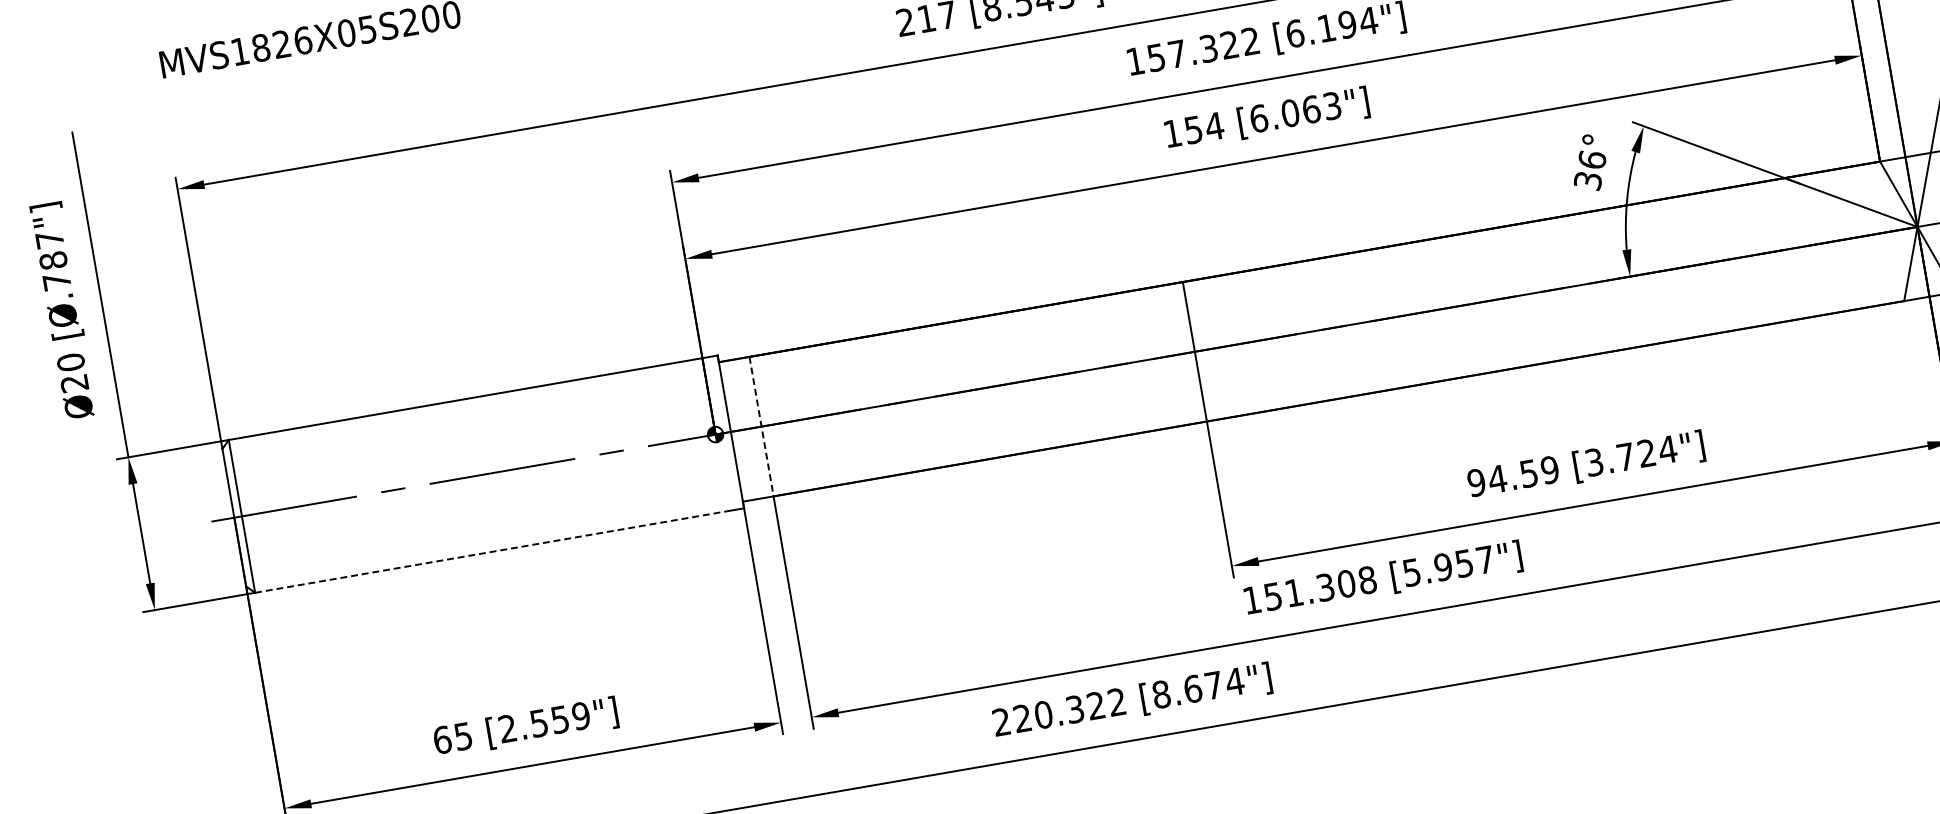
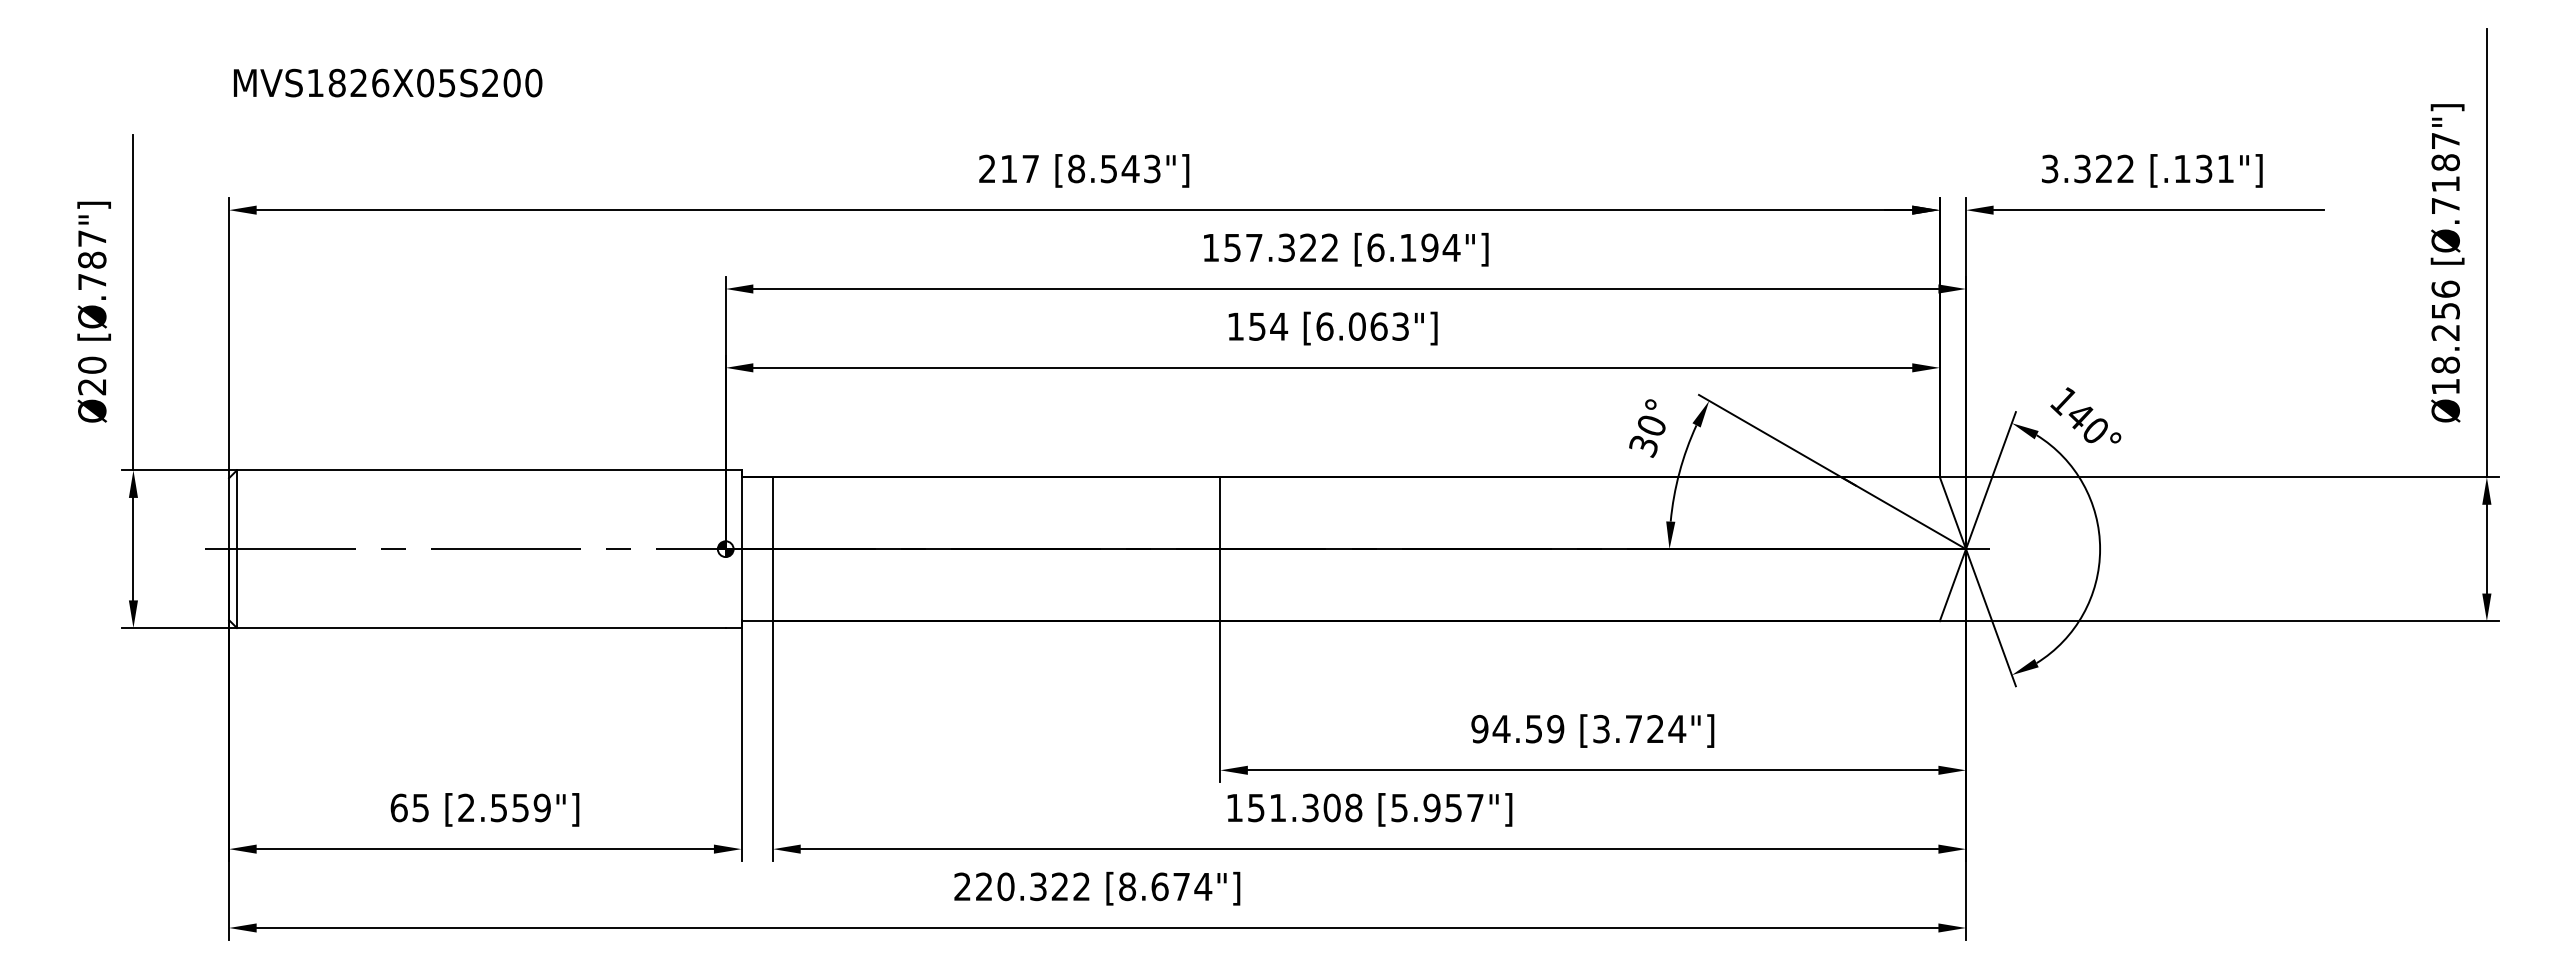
text: (1591, 158) -> (1651, 424), 36° -> 30°
line: (761, 426) -> (773, 549), dashed -> solid
line: (492, 552) -> (481, 628), dashed -> solid

